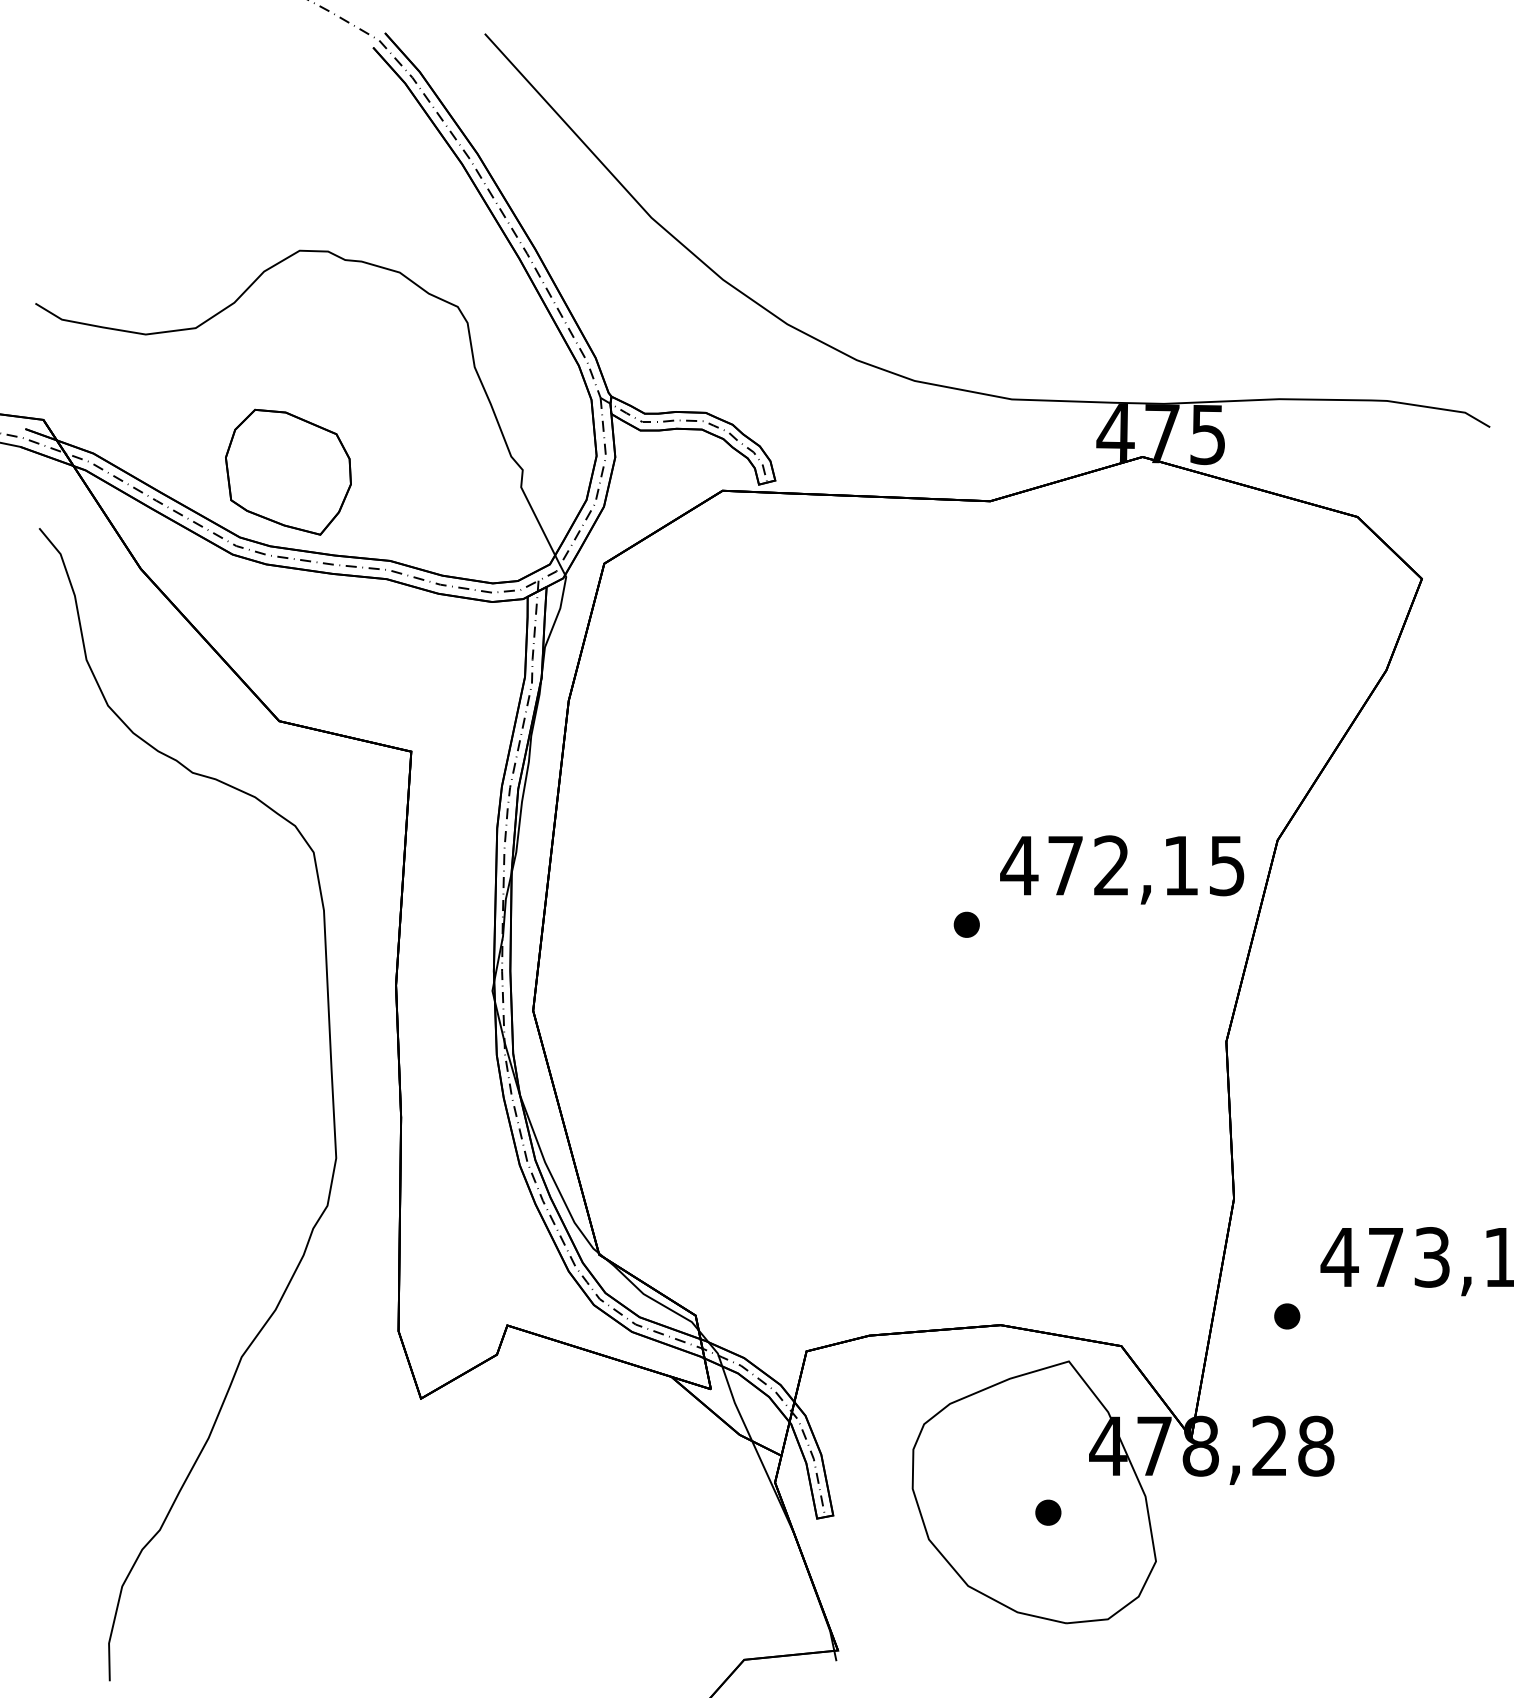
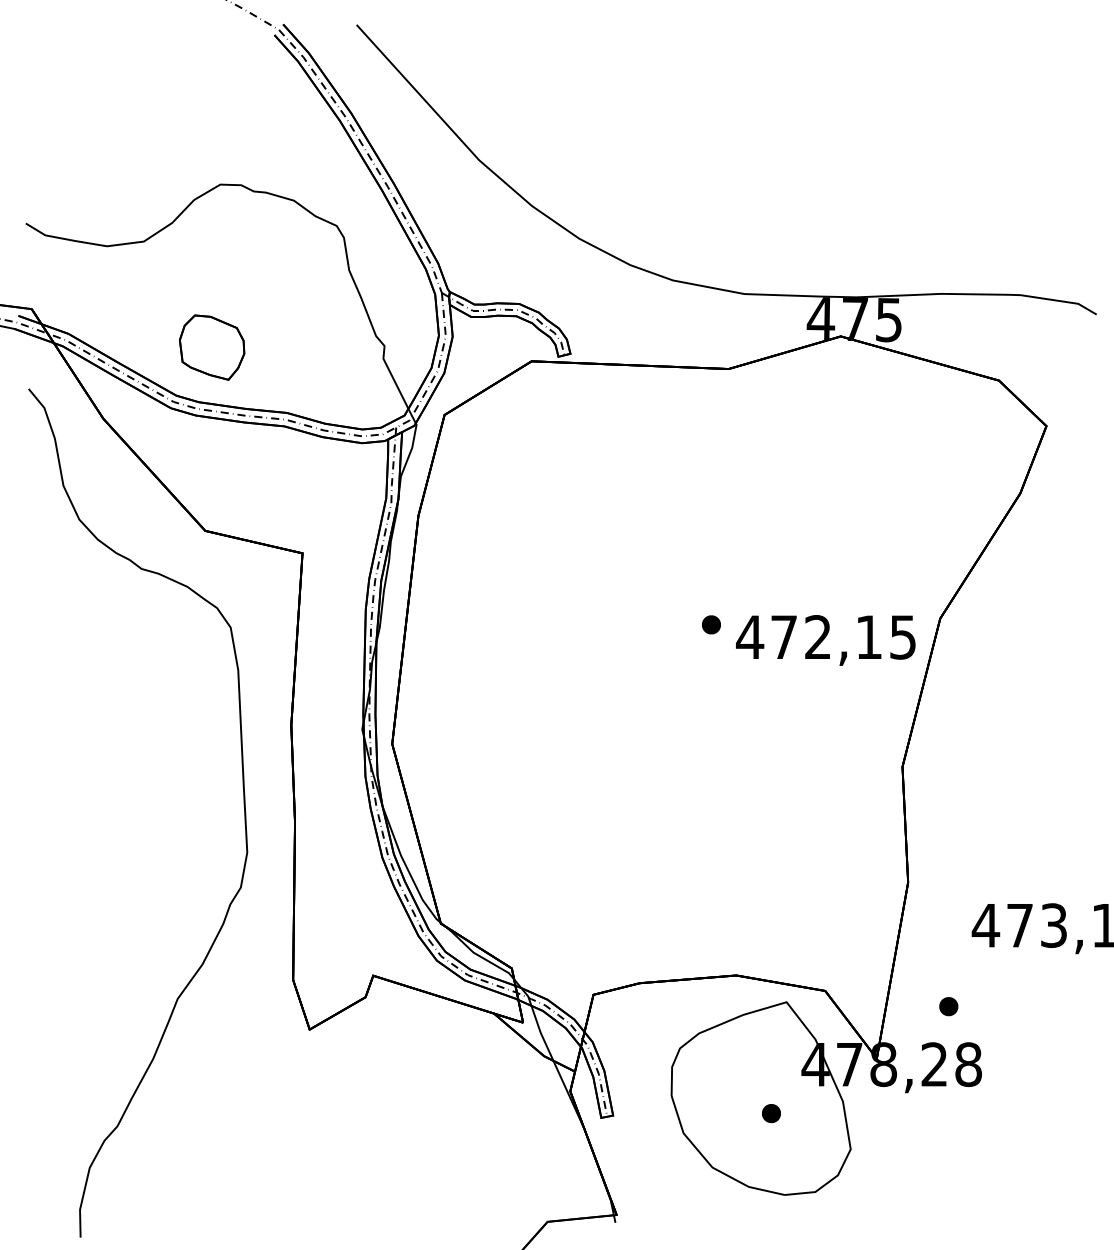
part: (288, 471) -> (212, 347), size x0.7
part: (966, 924) -> (711, 624), moved
part: (1287, 1316) -> (948, 1006), moved

